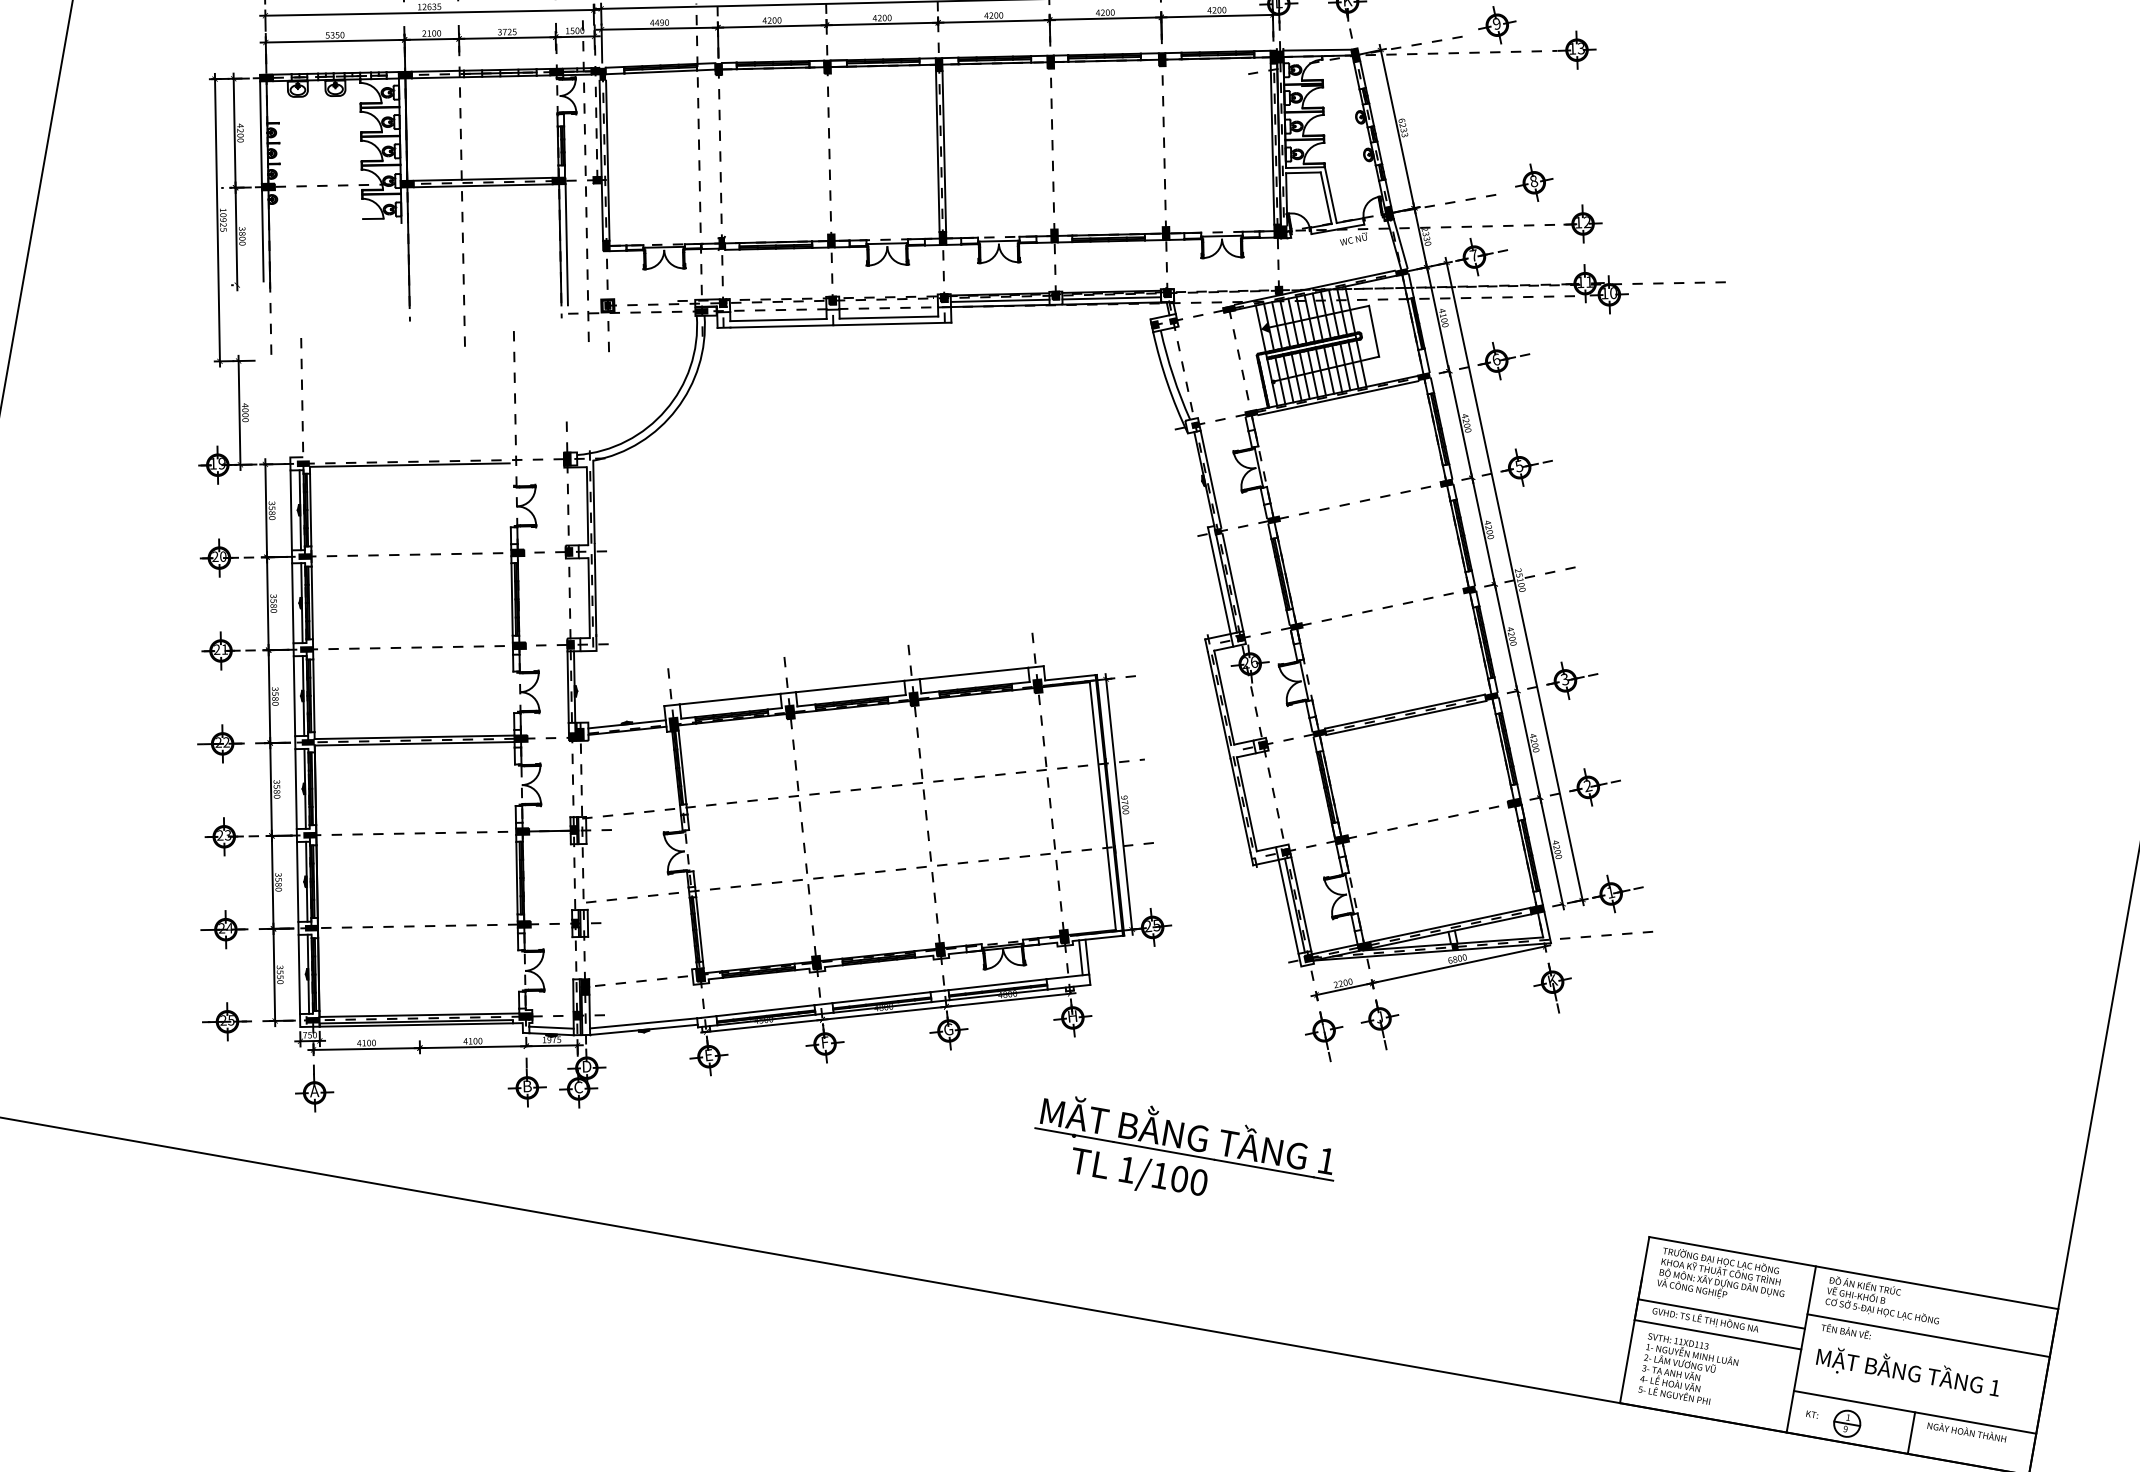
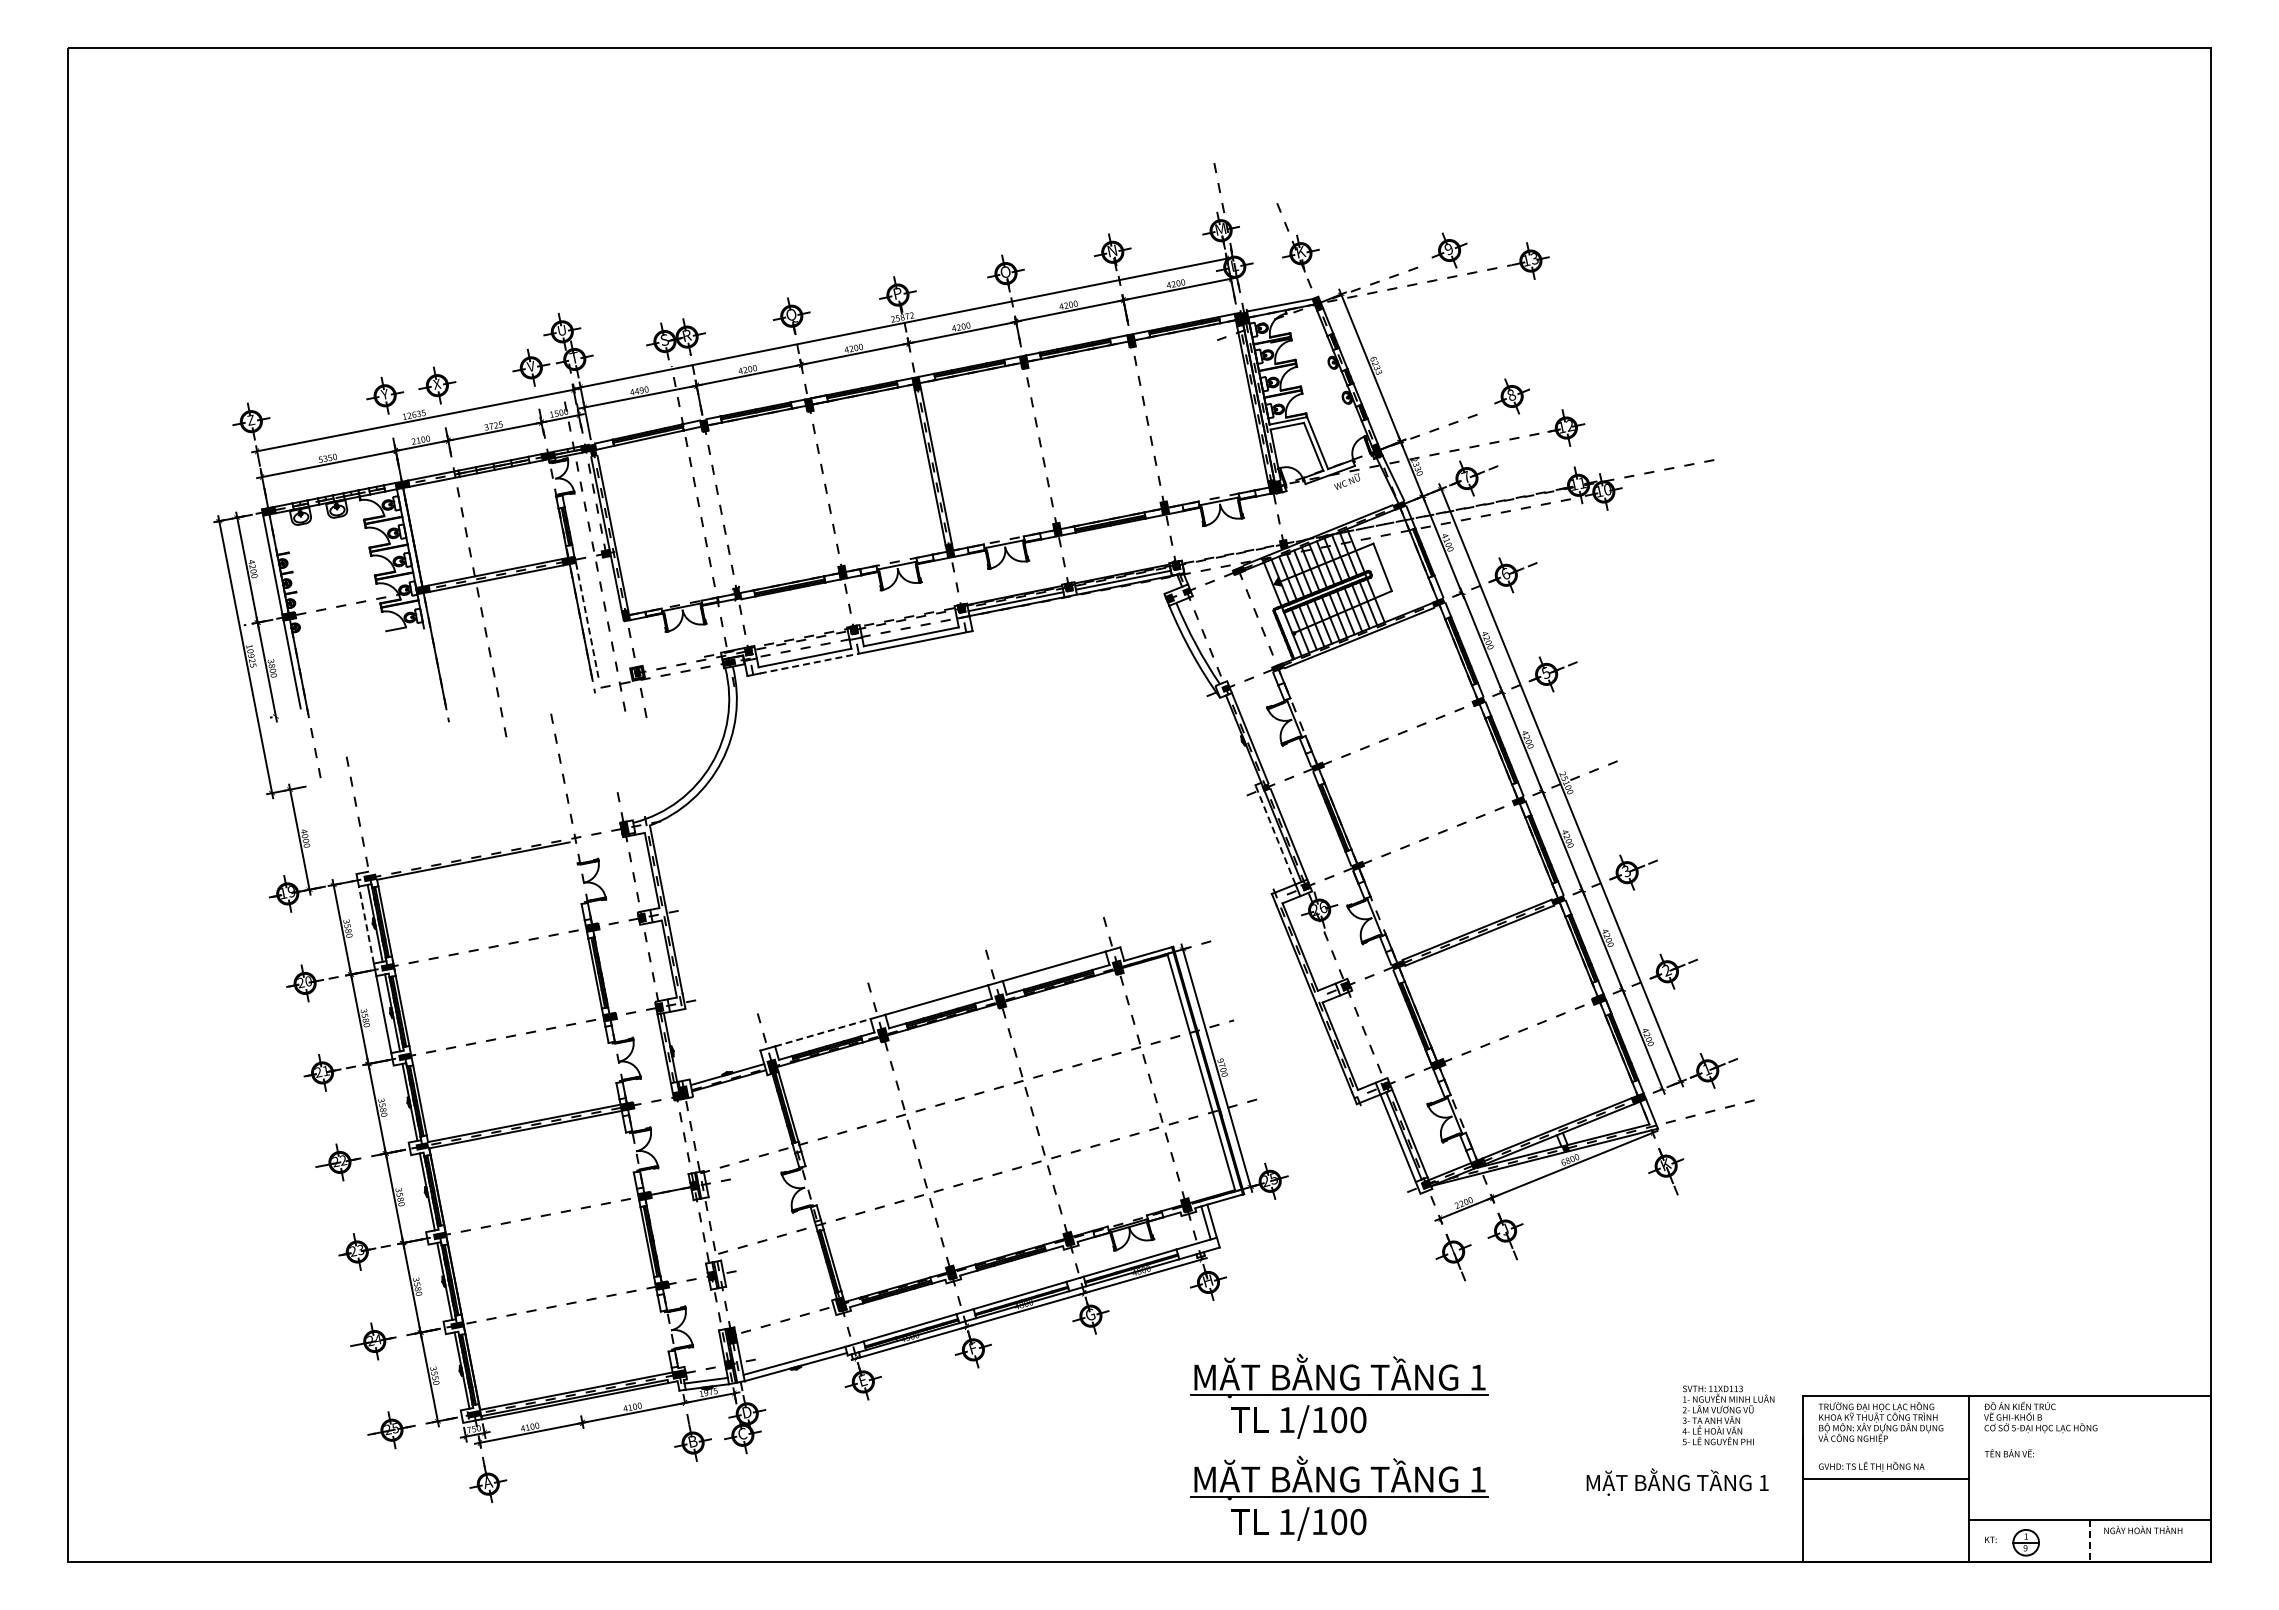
line: (566, 244) -> (587, 621), solid -> dashed
line: (782, 326) -> (809, 663), solid -> dashed
line: (291, 509) -> (366, 924), solid -> dashed
line: (1219, 580) -> (1275, 834), solid -> dashed
line: (293, 695) -> (400, 1103), removed
line: (729, 698) -> (822, 1032), solid -> dashed
line: (295, 788) -> (418, 1193), removed
line: (297, 881) -> (435, 1282), removed
line: (298, 974) -> (452, 1372), removed
part: (1166, 1256) -> (1339, 1497), added
line: (1721, 1314) -> (1886, 1458), removed
line: (1928, 1335) -> (2089, 1443), removed
text: (1689, 1370) -> (1728, 1415), moved
text: (1908, 1371) -> (1677, 1481), moved
line: (1911, 1432) -> (2089, 1540), solid -> dashed

